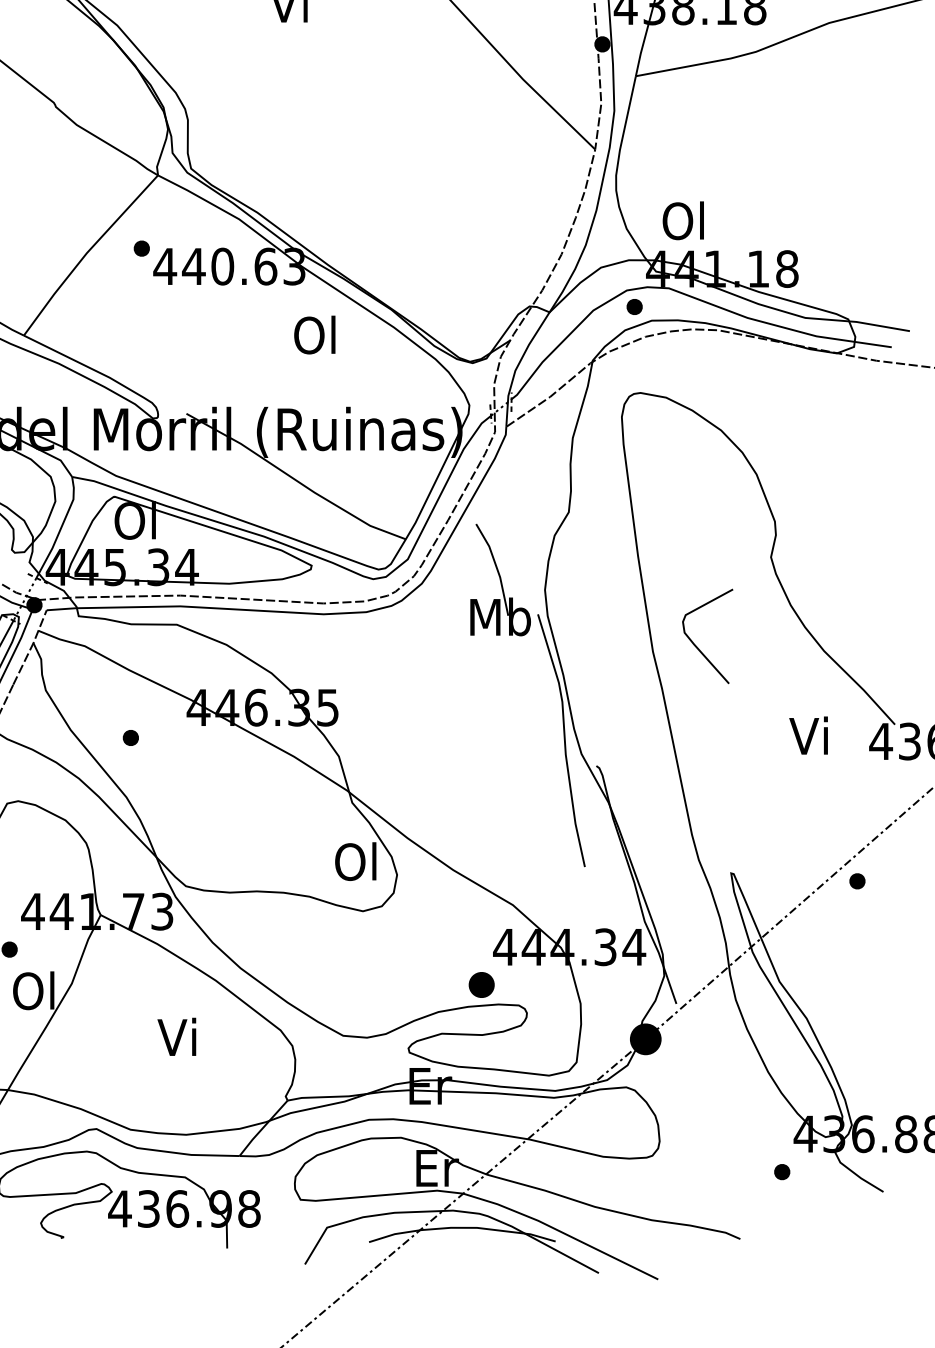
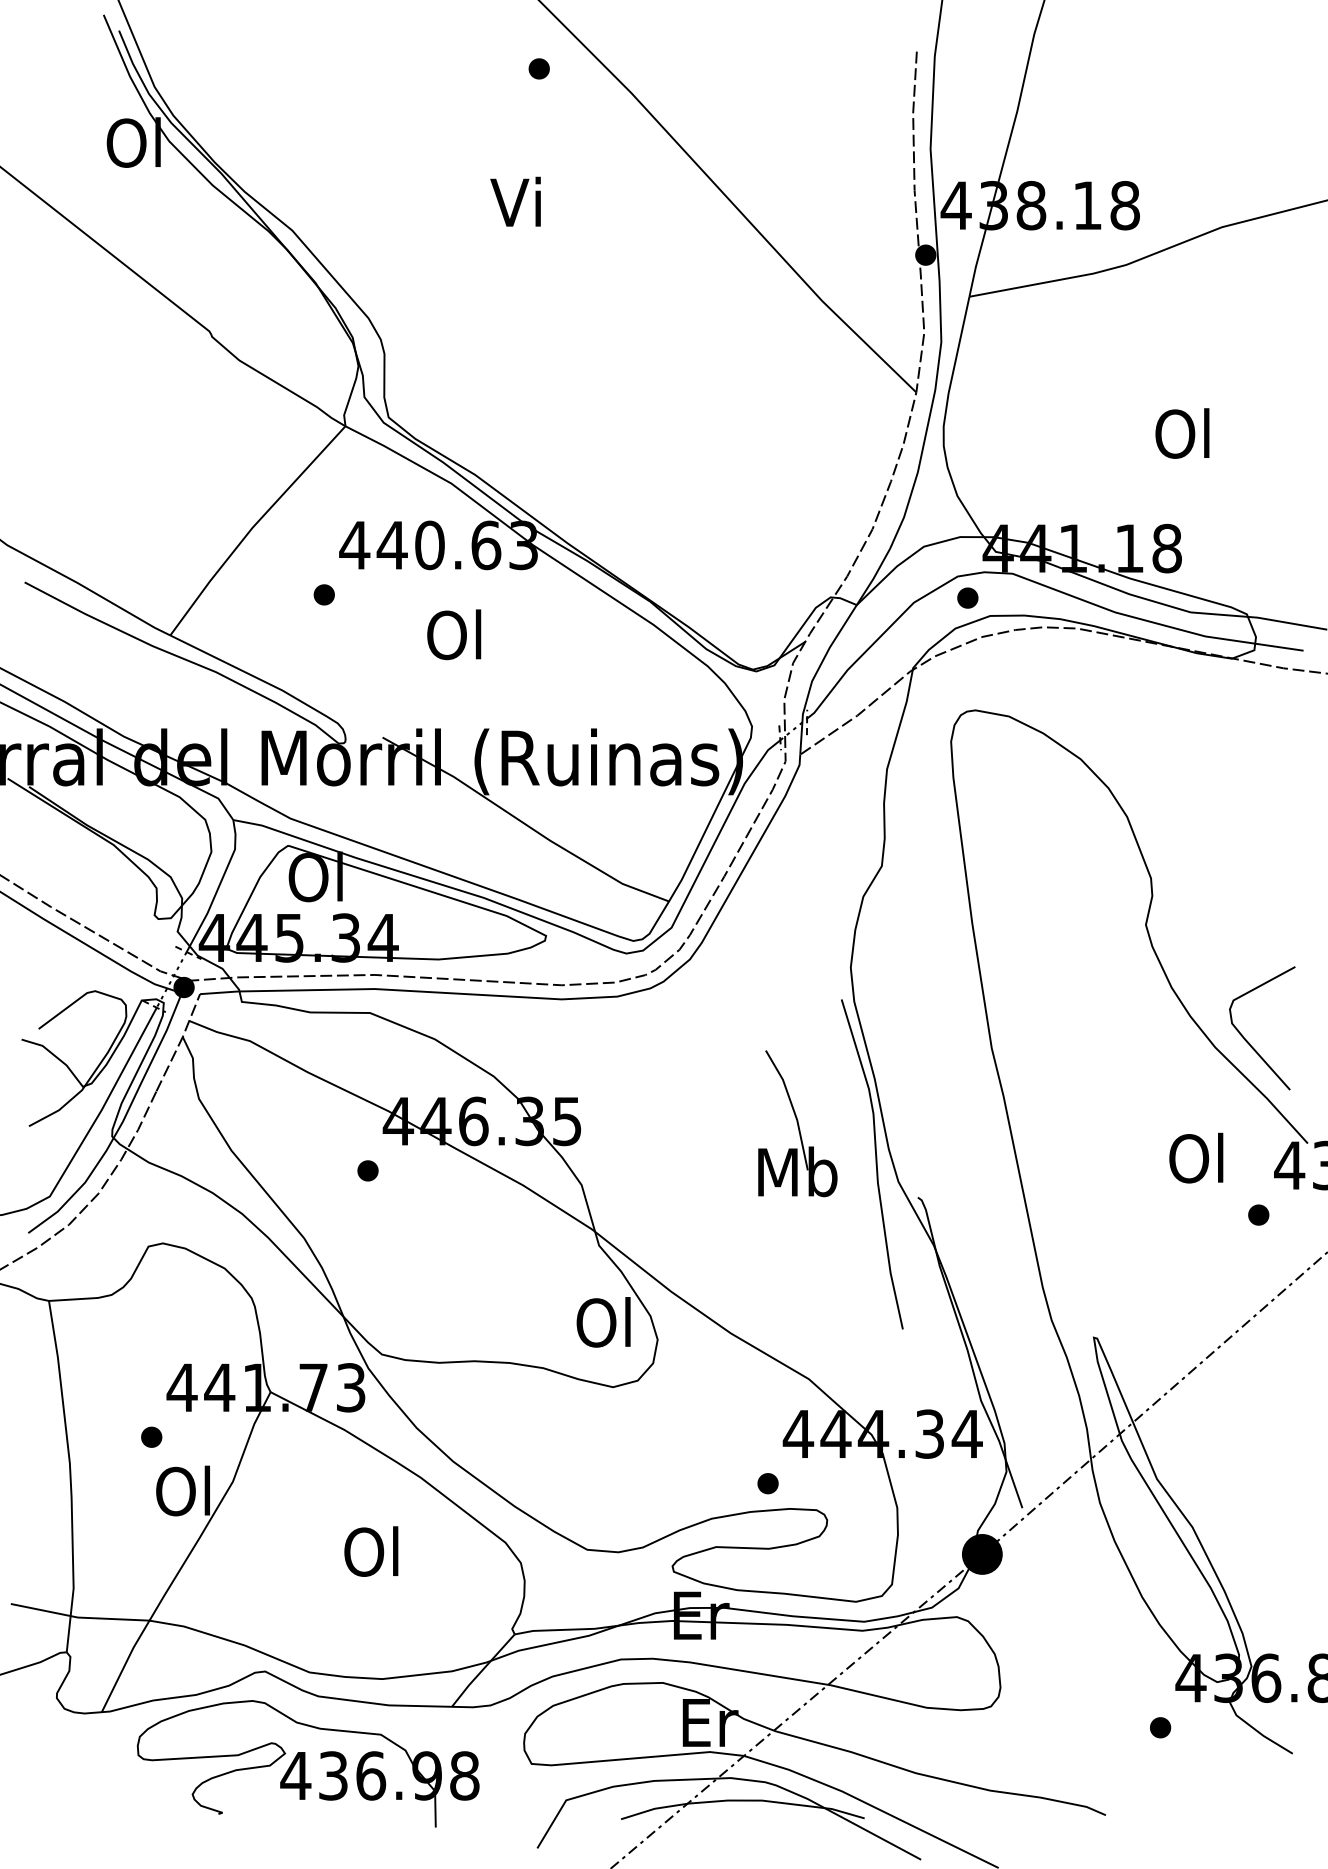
text: (683, 220) -> (1182, 433), moved
part: (141, 248) -> (323, 594), moved
text: (315, 334) -> (454, 634), moved
part: (500, 579) -> (797, 1123), moved
curve: (697, 646) -> (1248, 1041), moved
text: (809, 735) -> (1196, 1157), Vi -> Ol
part: (130, 737) -> (367, 1170), moved
part: (857, 880) -> (1258, 1214), moved
part: (481, 985) -> (767, 1483), size x0.62
text: (177, 1037) -> (371, 1551), Vi -> Ol

